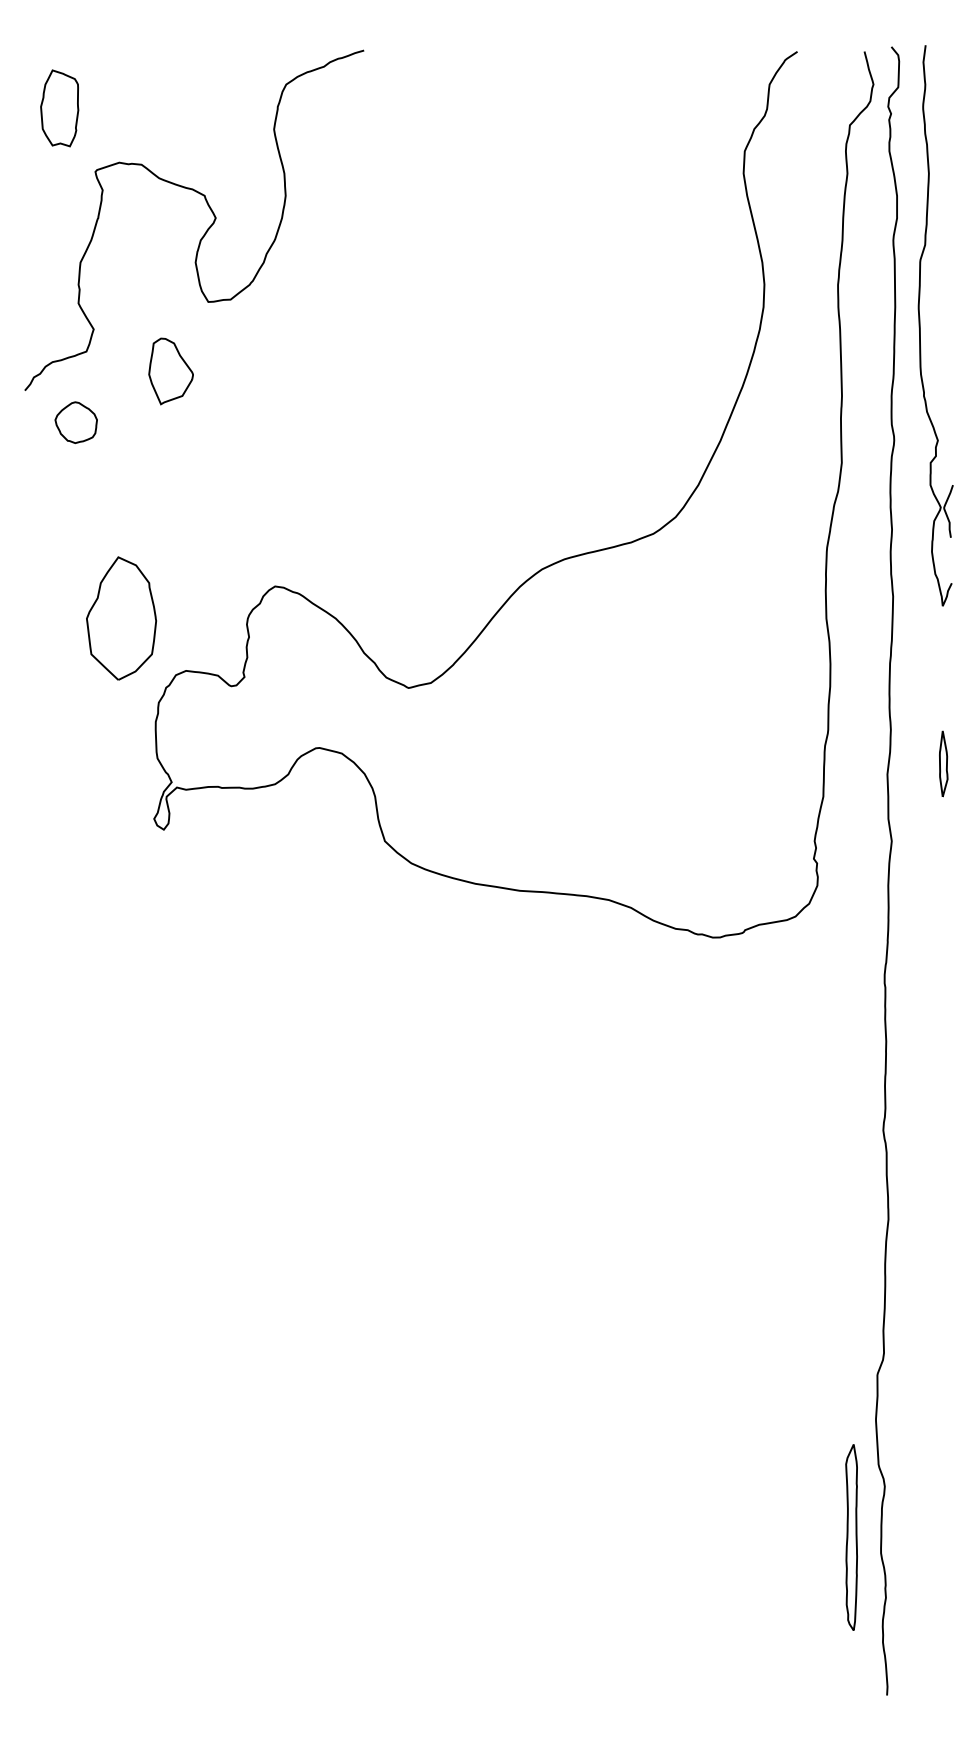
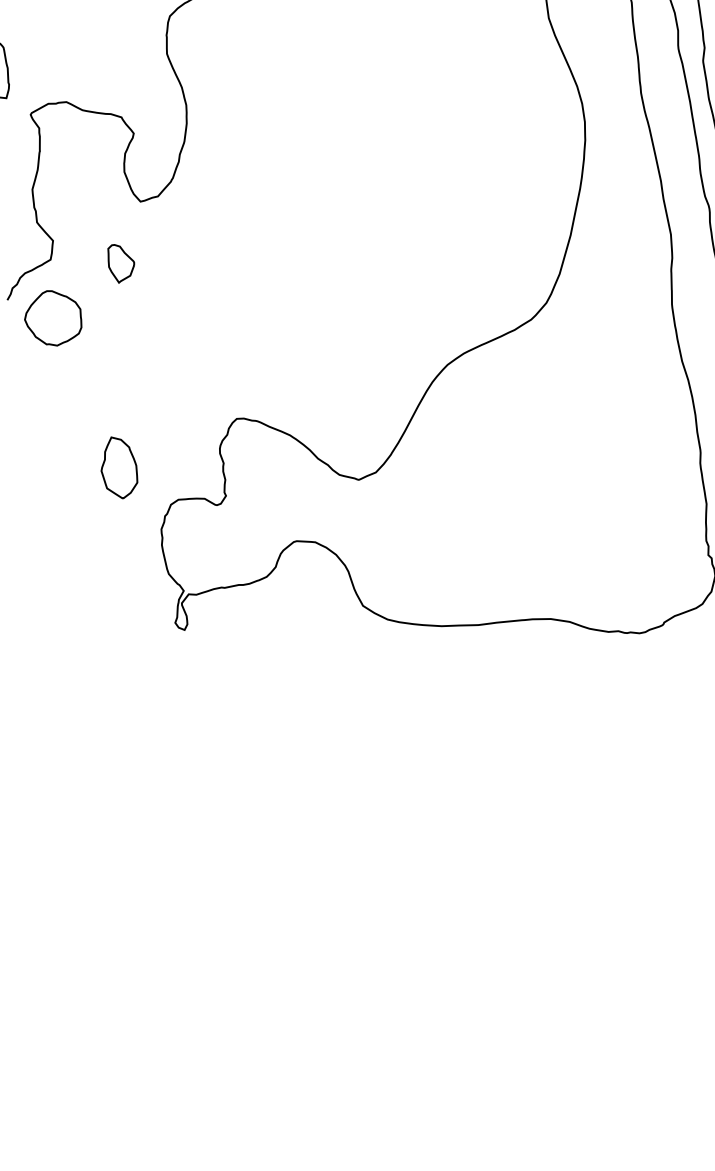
part: (170, 371) -> (120, 262), size x0.71
part: (75, 422) -> (52, 318), size x1.67
part: (120, 618) -> (118, 467), size x0.62

